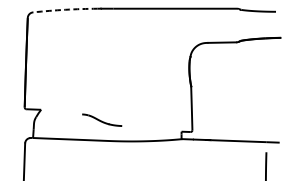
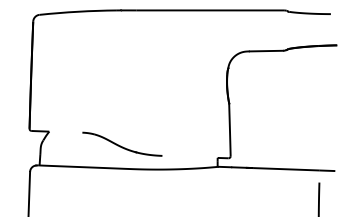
arc: (65, 9) -> (78, 11), dashed -> solid
part: (102, 119) -> (122, 143), size x1.67

